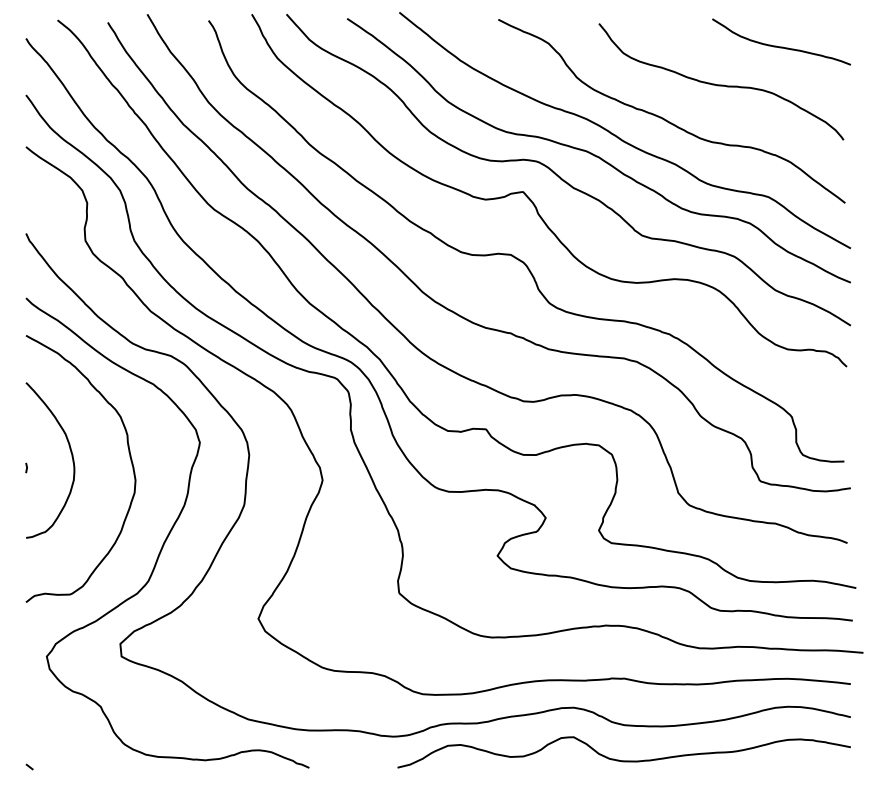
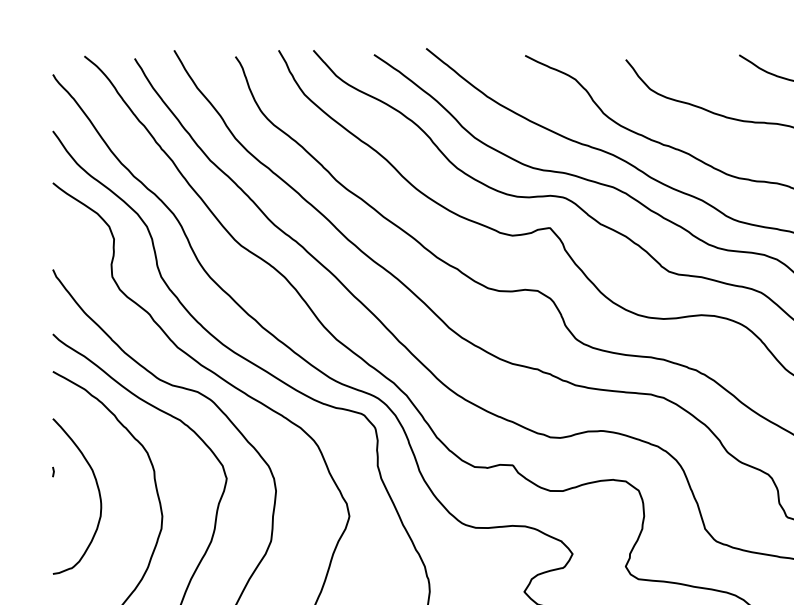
line: (26, 467) -> (53, 471), moved

